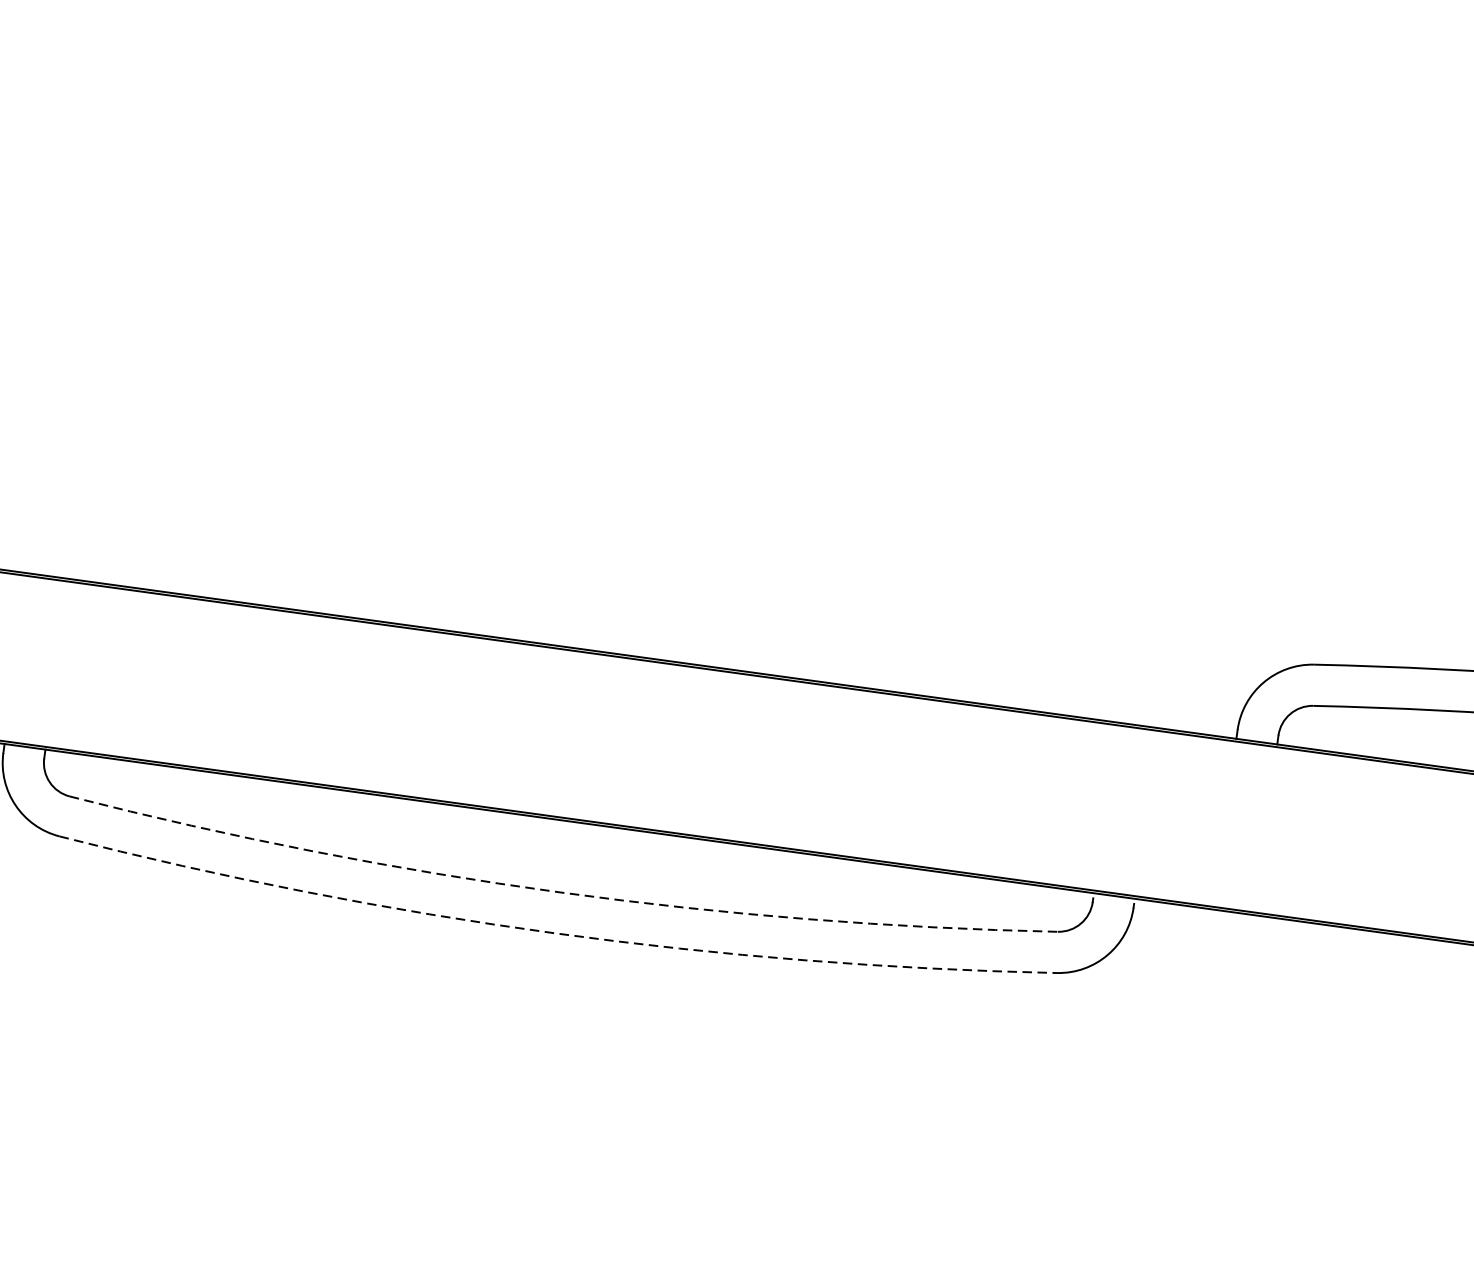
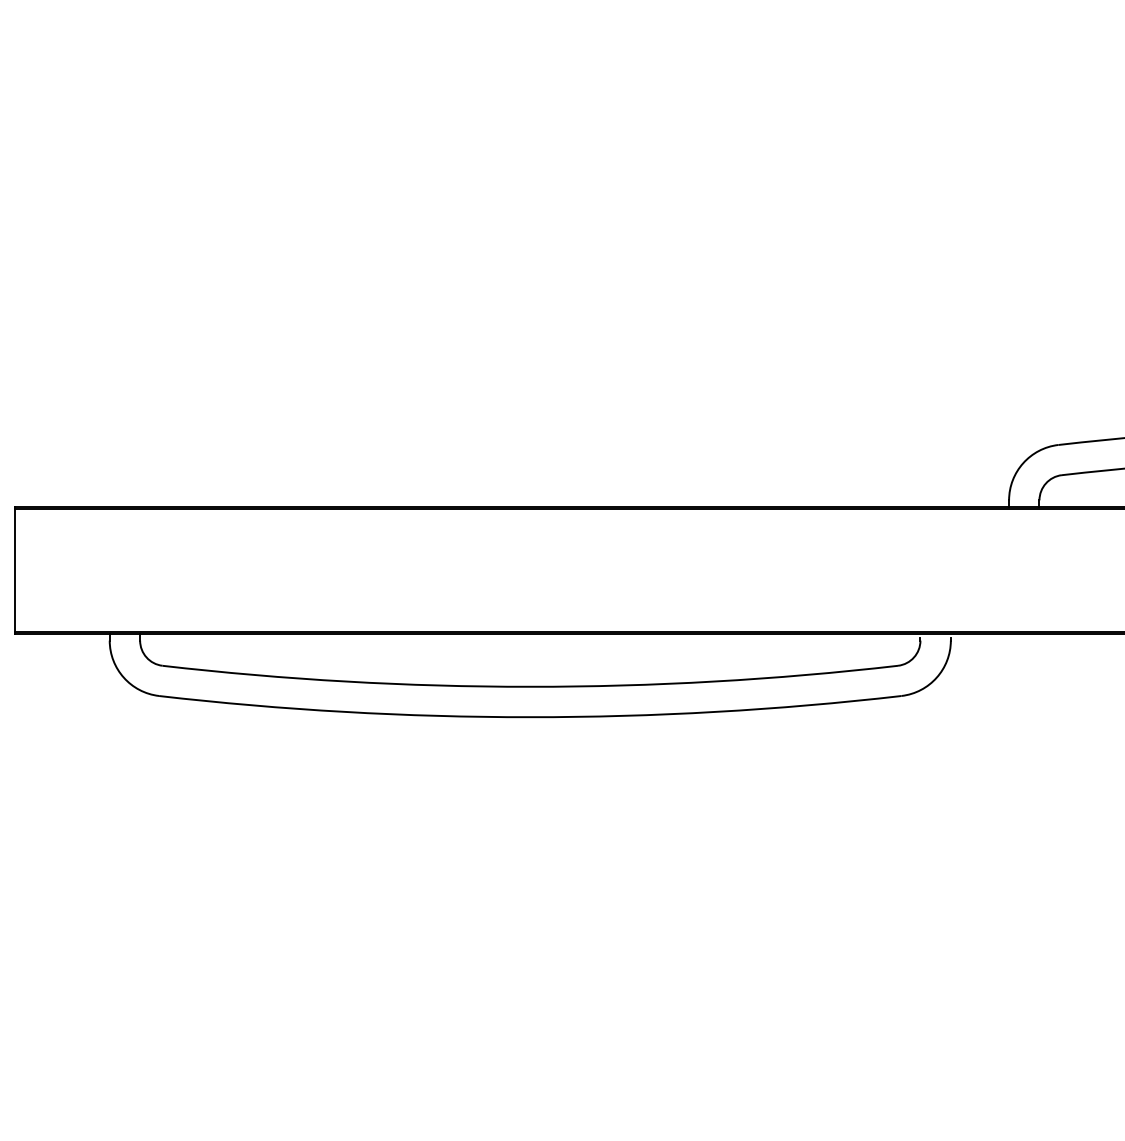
arc: (560, 891) -> (530, 686), dashed -> solid
arc: (554, 933) -> (530, 717), dashed -> solid

